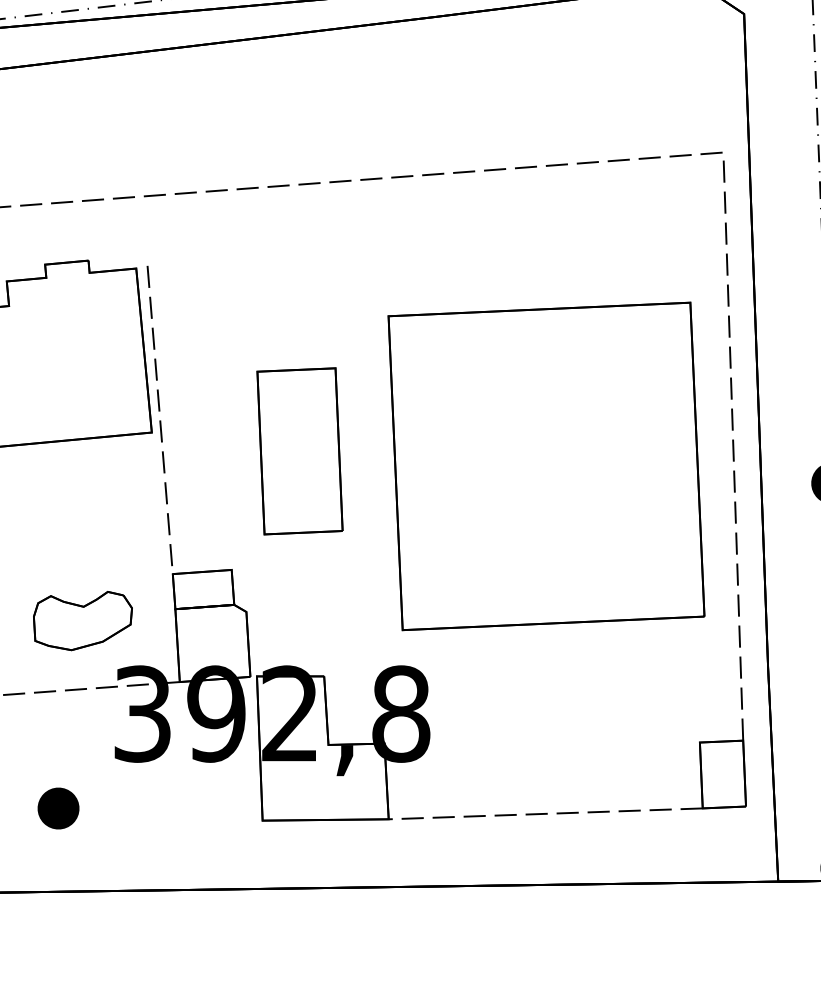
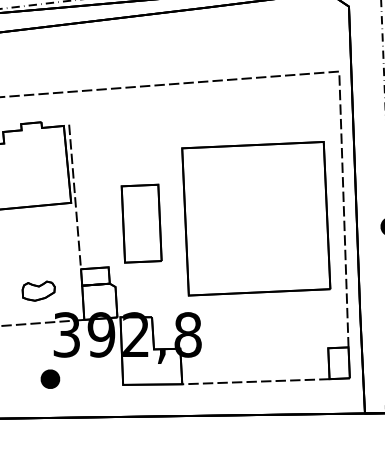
part: (299, 450) -> (141, 223), moved
part: (82, 619) -> (38, 290), size x0.7
part: (58, 806) -> (50, 378), moved

